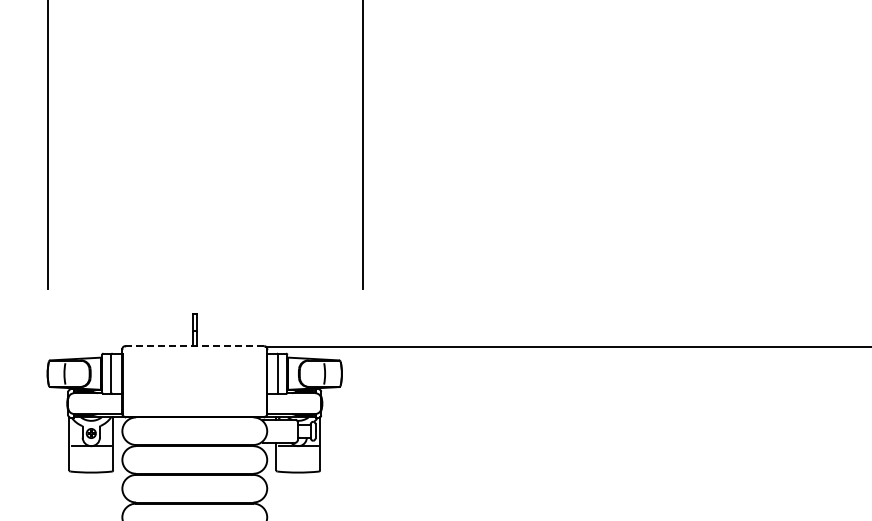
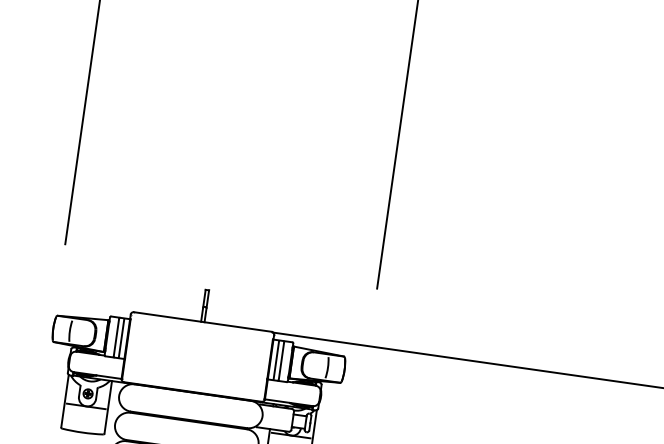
line: (194, 346) -> (202, 322), dashed -> solid
line: (116, 373) -> (121, 338), added
line: (272, 373) -> (275, 360), added

